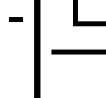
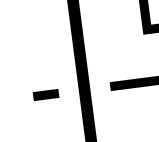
line: (15, 19) -> (45, 95), moved

